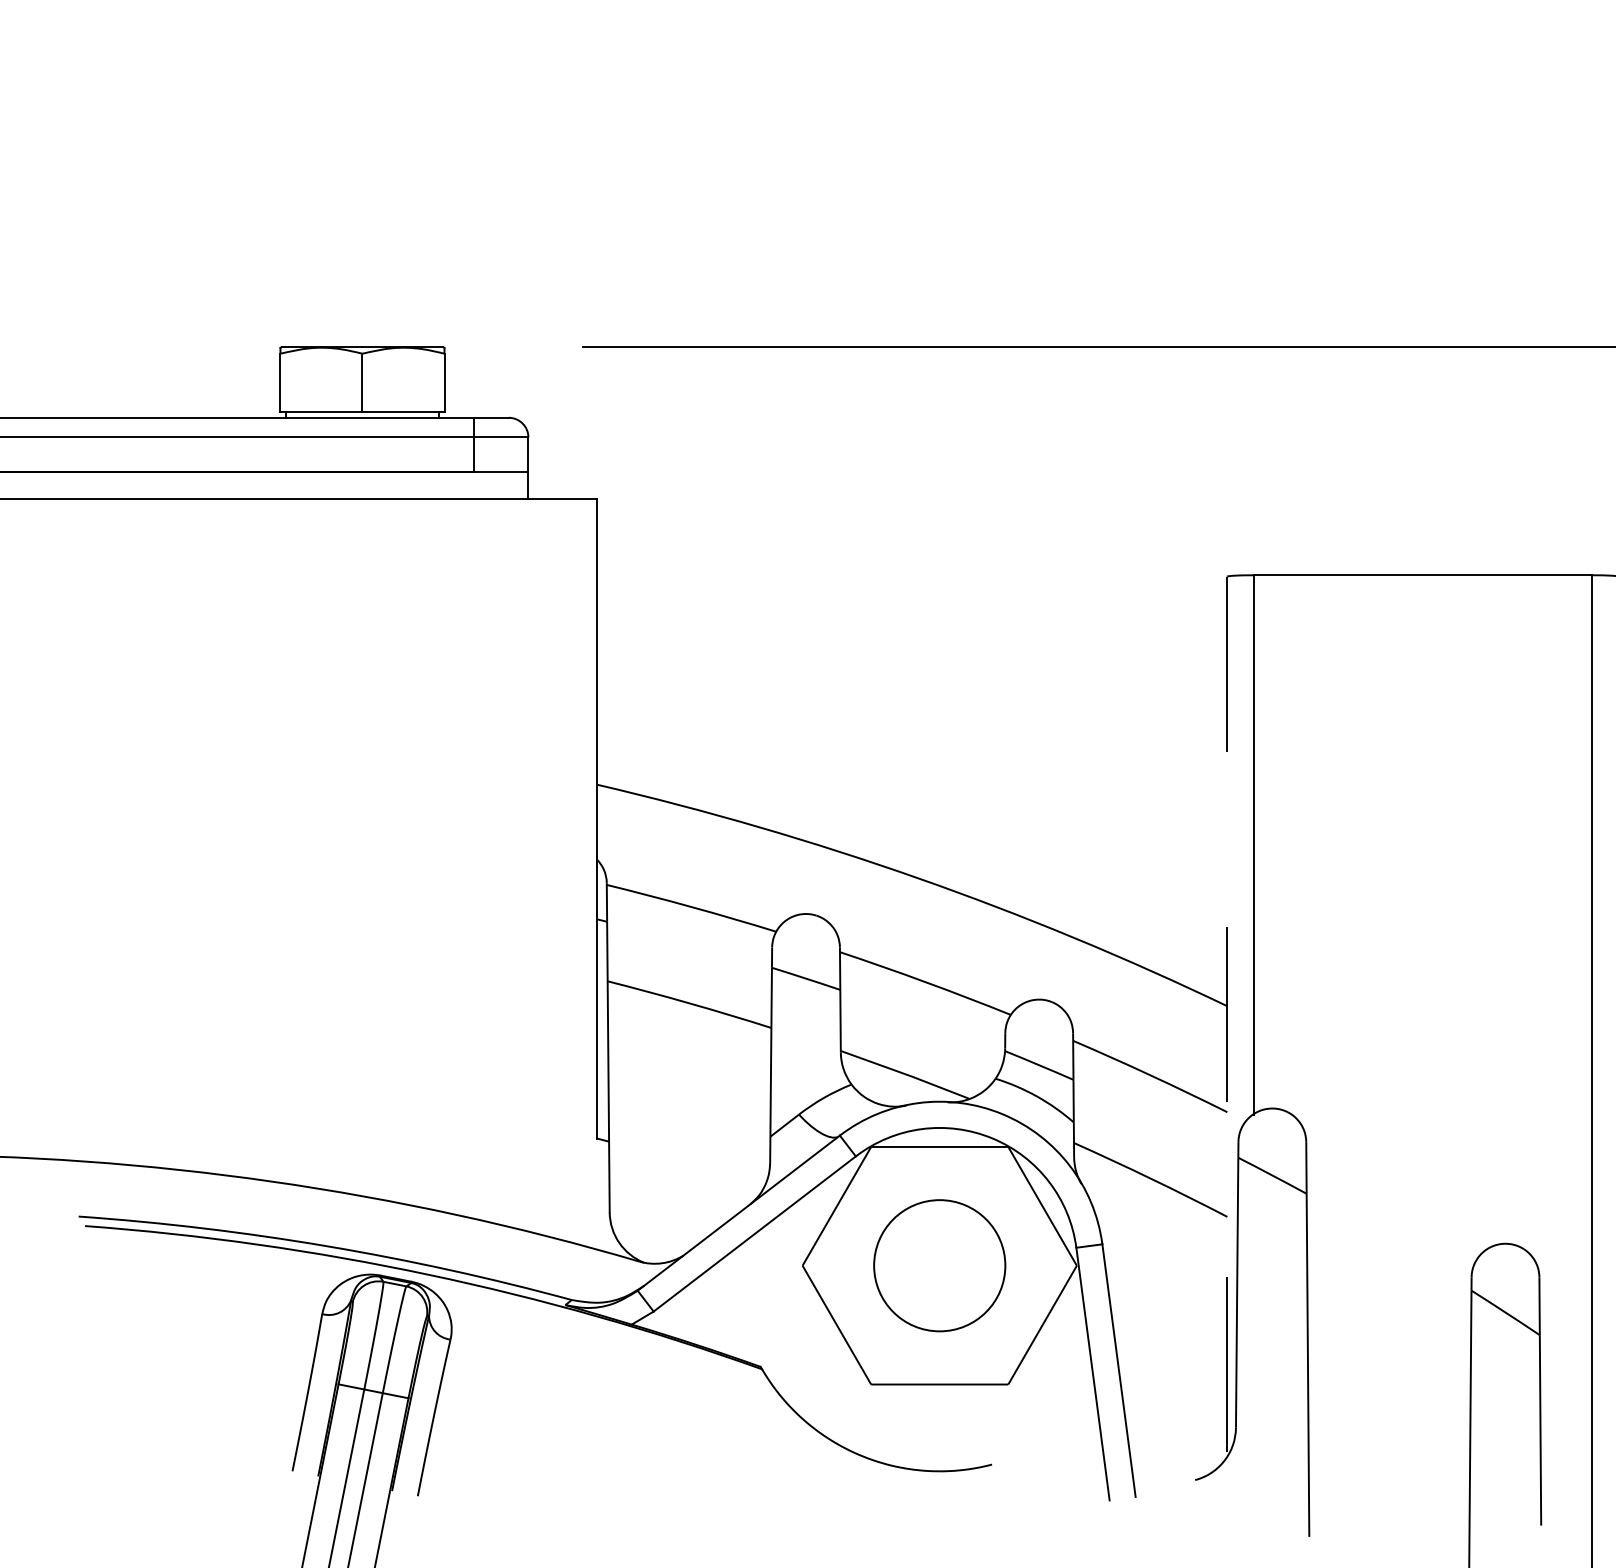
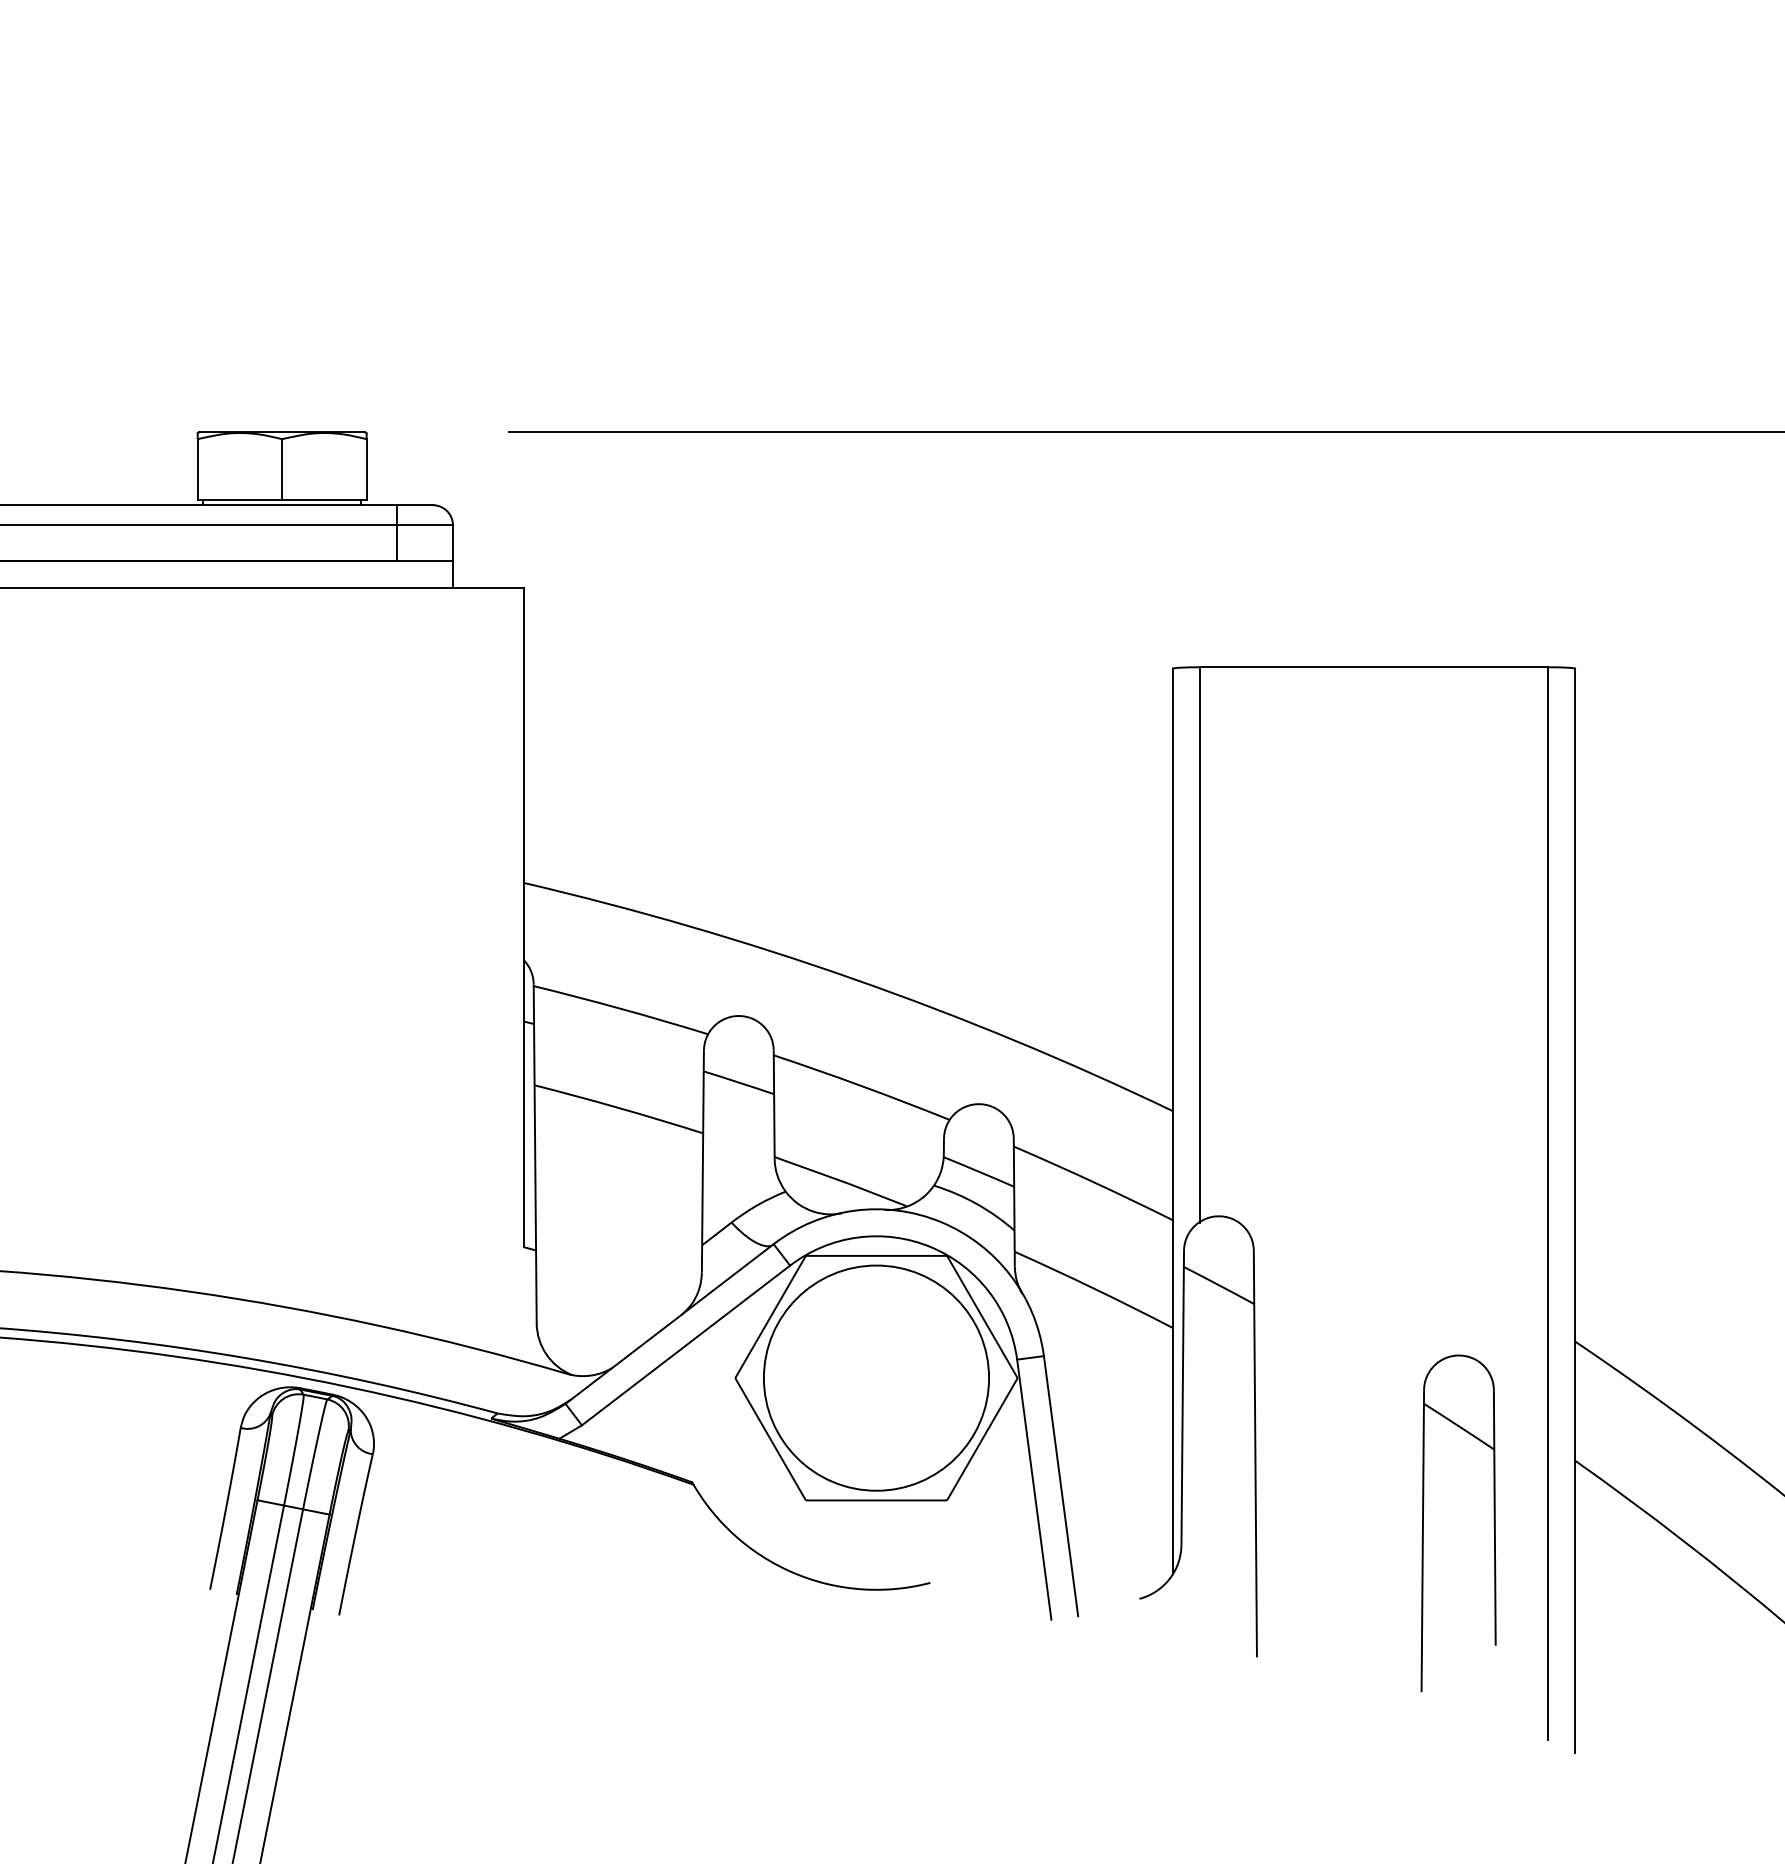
line: (1227, 1016) -> (1172, 1121), dashed -> solid
circle: (939, 1265) -> (876, 1377), size x1.67

